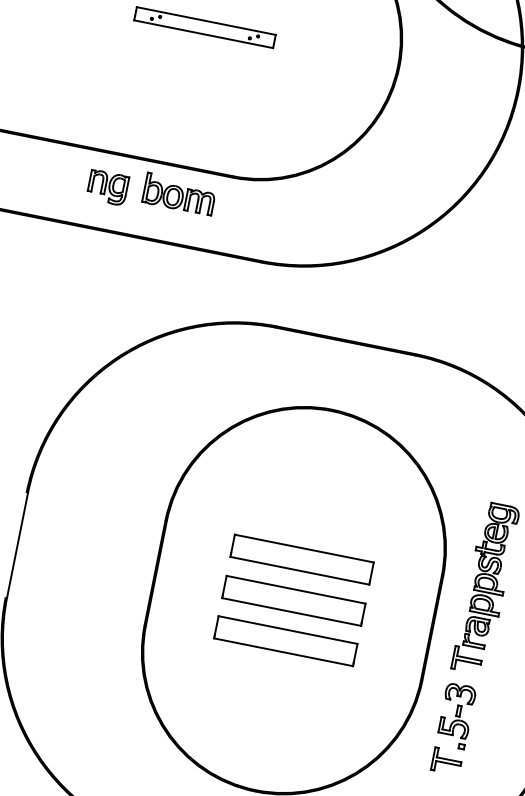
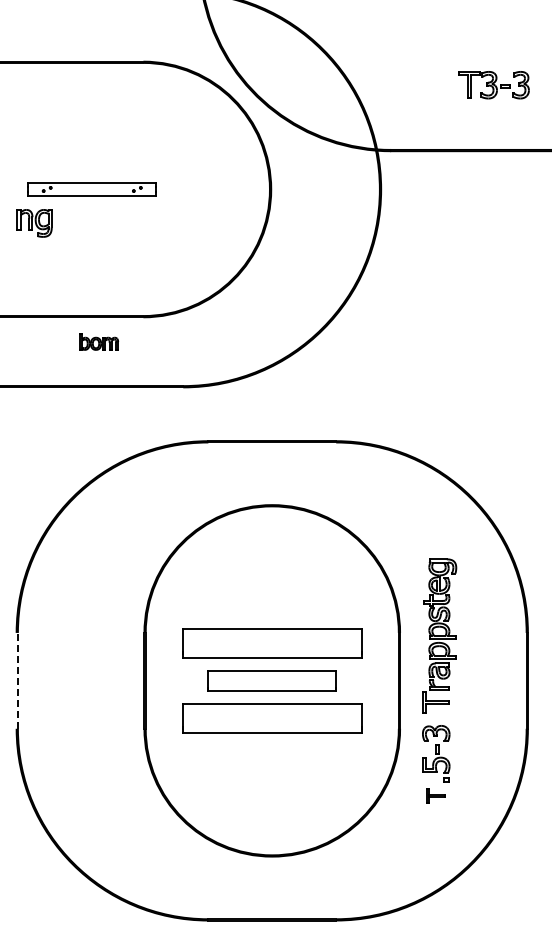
part: (107, 187) -> (34, 223), moved
part: (178, 194) -> (98, 341), size x0.6
line: (17, 544) -> (17, 680), solid -> dashed
part: (301, 558) -> (271, 642), size x1.4
part: (285, 640) -> (271, 717), size x1.4
part: (446, 760) -> (435, 795), size x0.7

